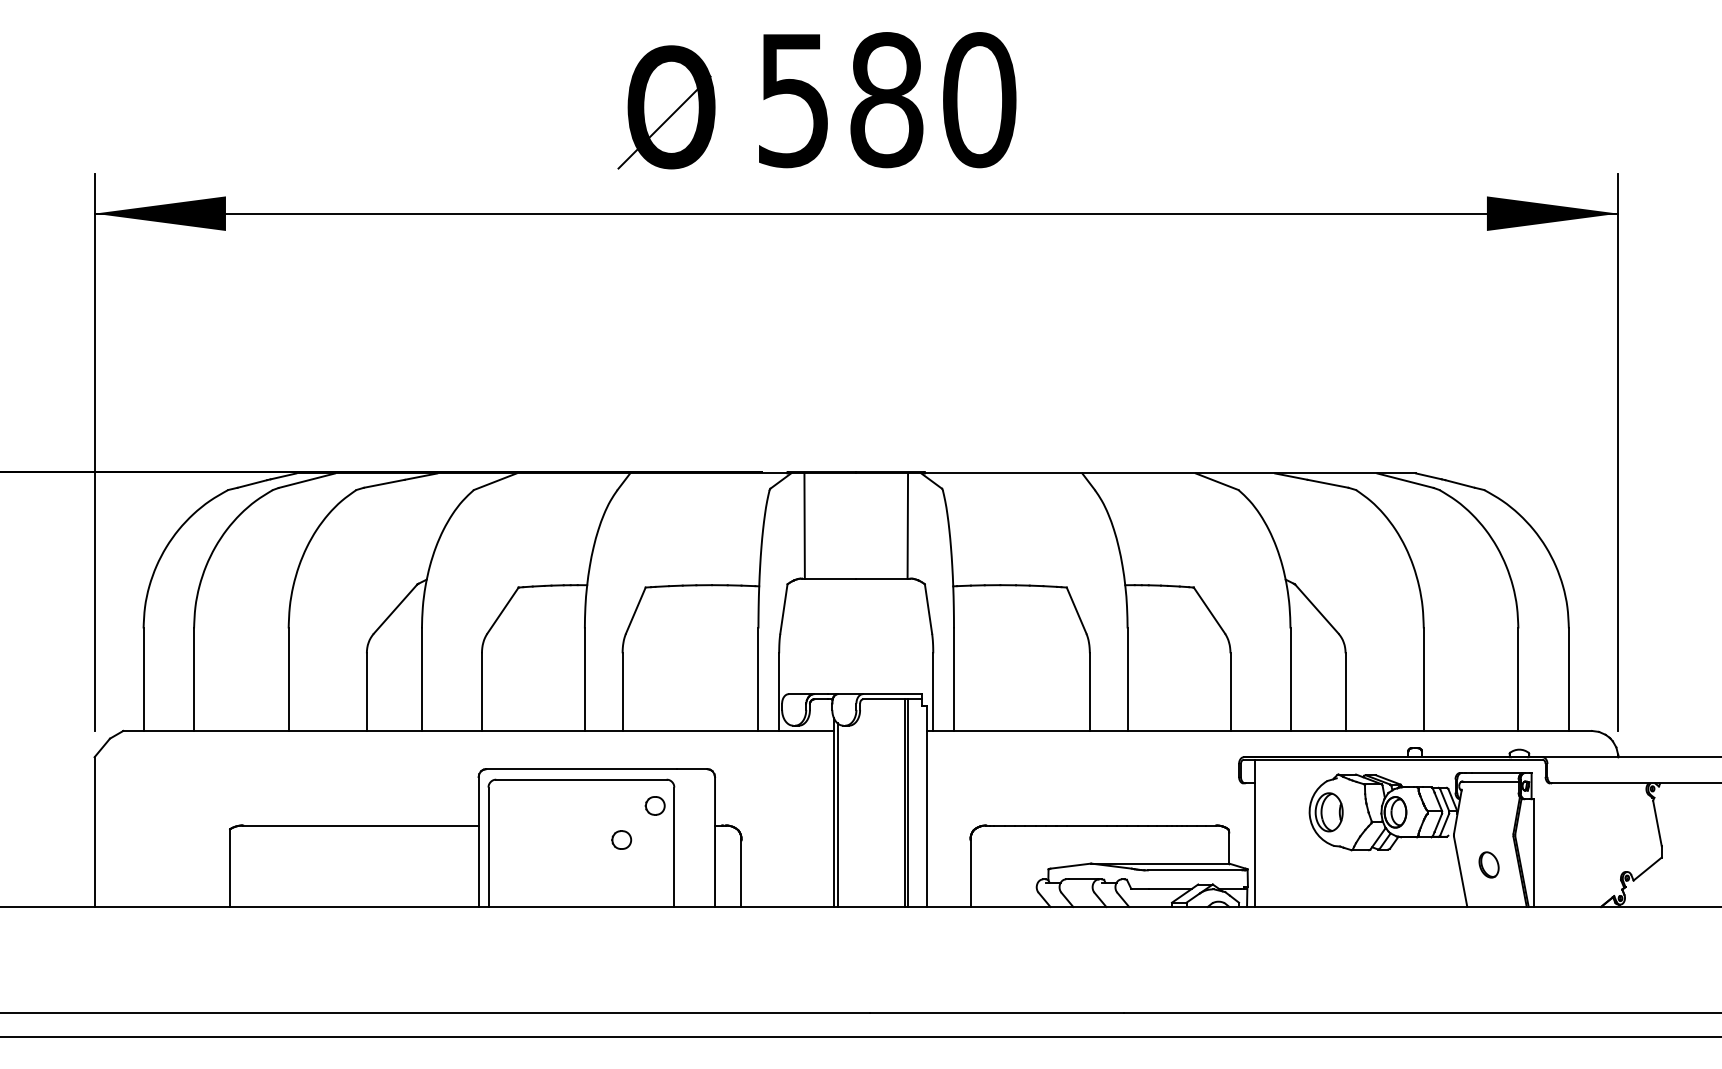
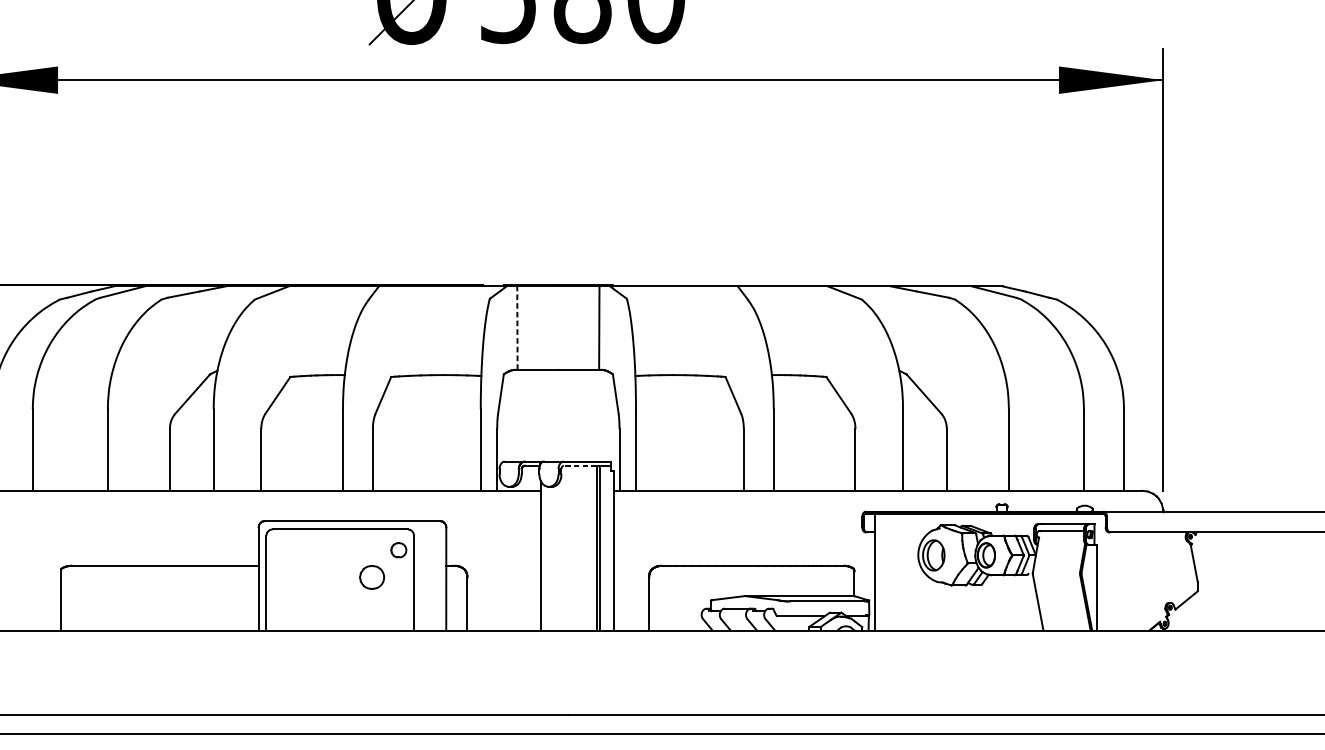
line: (804, 526) -> (517, 328), solid -> dashed
line: (883, 699) -> (580, 465), solid -> dashed
line: (837, 814) -> (543, 557), removed
part: (621, 839) -> (372, 576), size x1.6
part: (1488, 864) -> (1060, 596), removed

